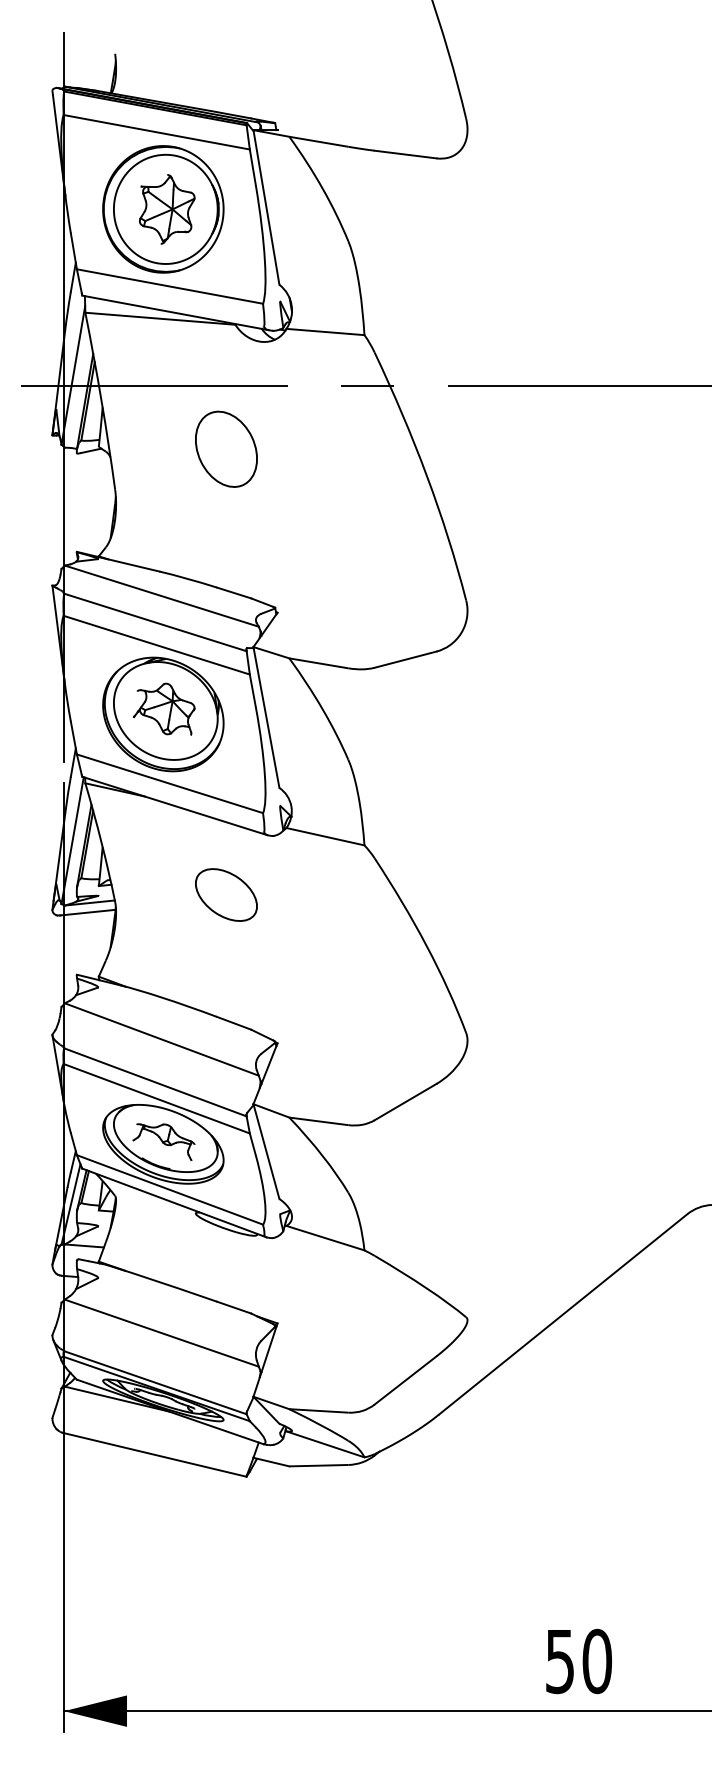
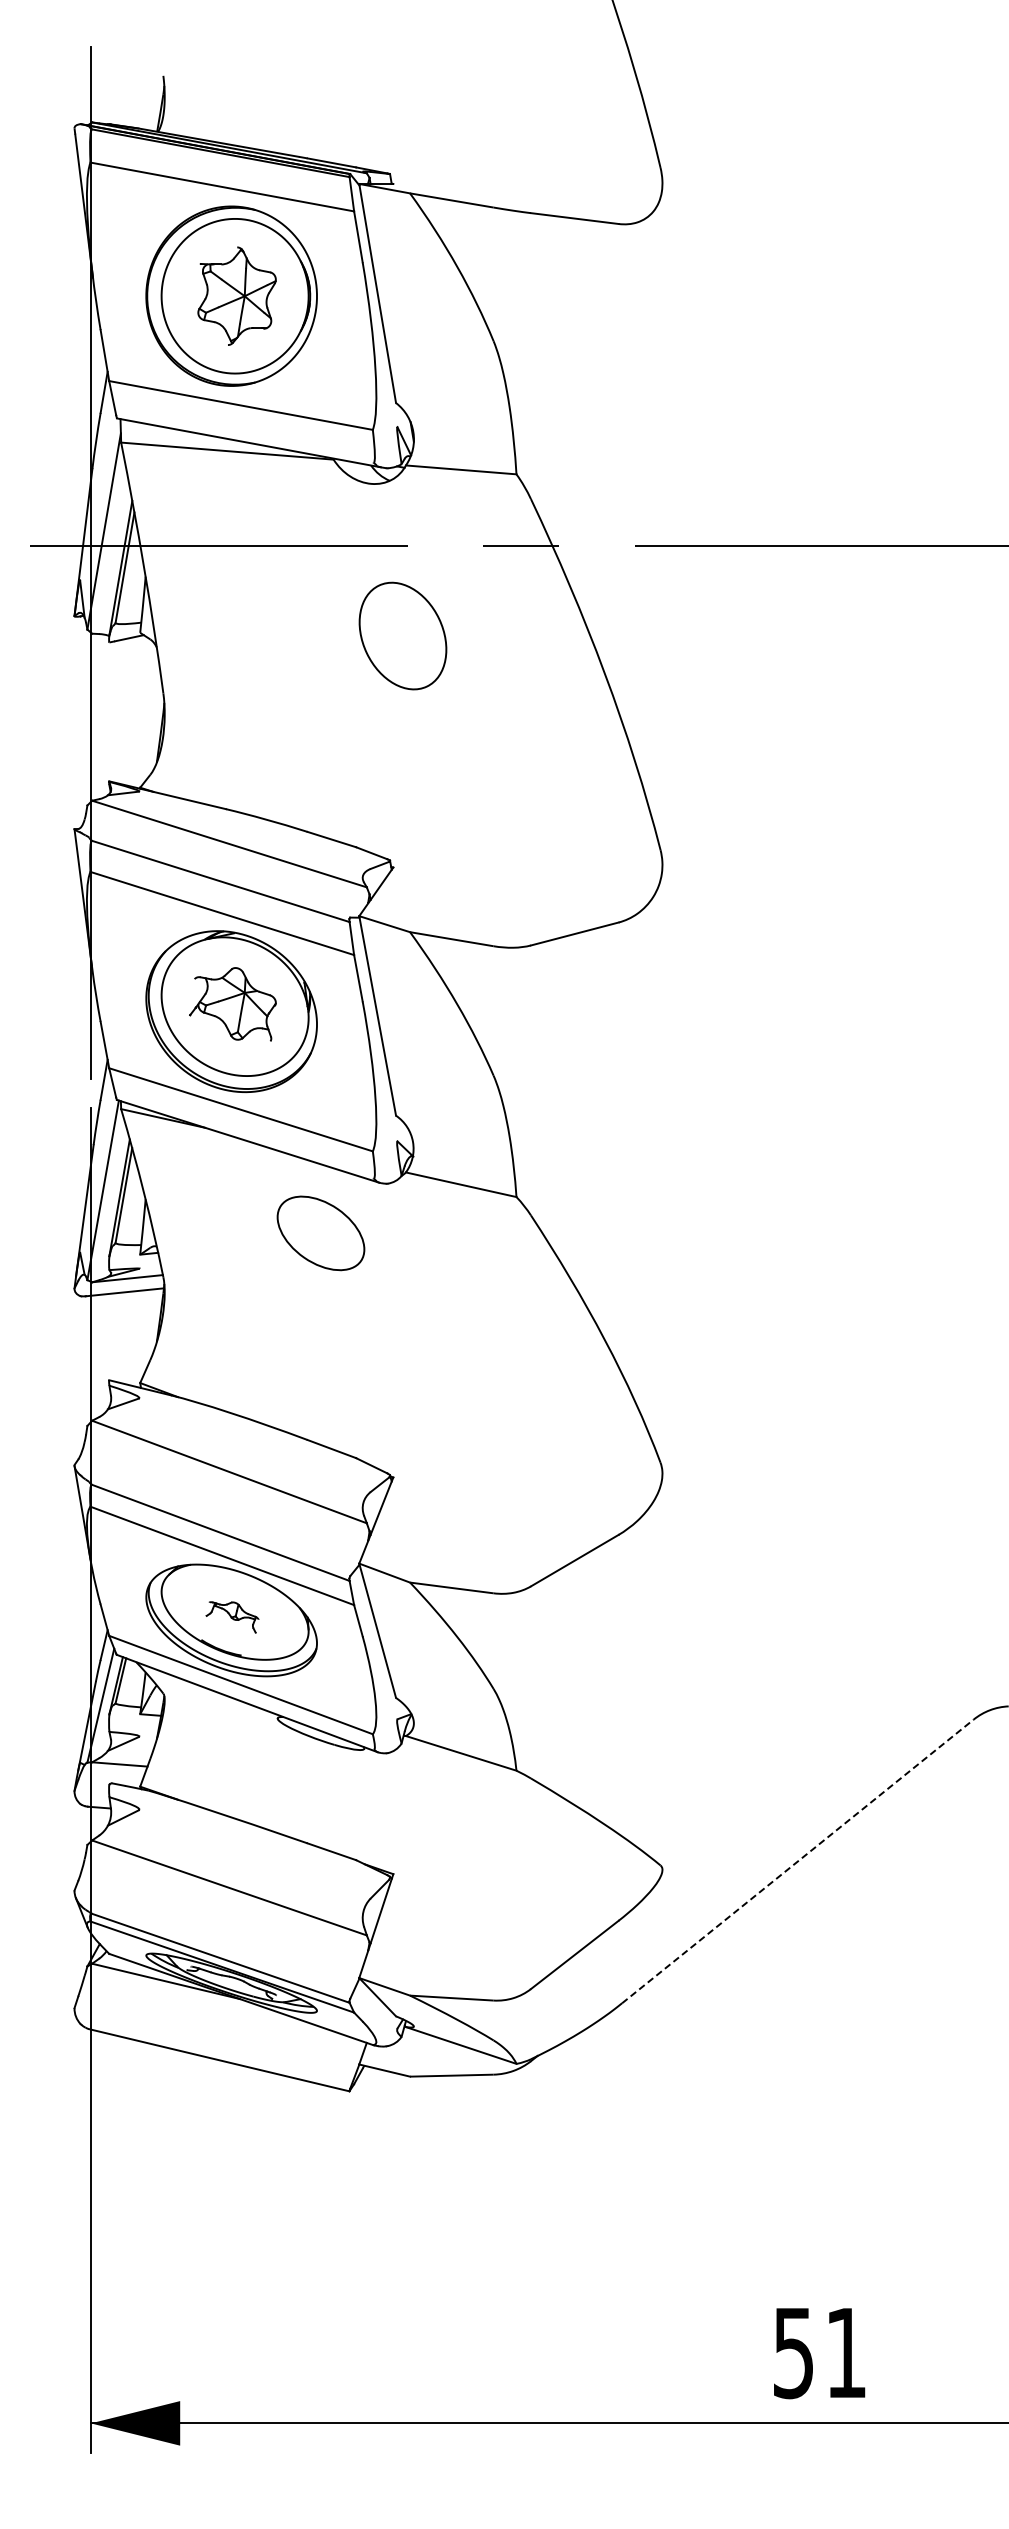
part: (226, 448) -> (402, 635), moved
part: (226, 895) -> (320, 1233), moved
part: (163, 1142) -> (232, 1617), size x0.6
line: (562, 1314) -> (797, 1861), solid -> dashed
text: (597, 1661) -> (846, 2352), 50 -> 51

